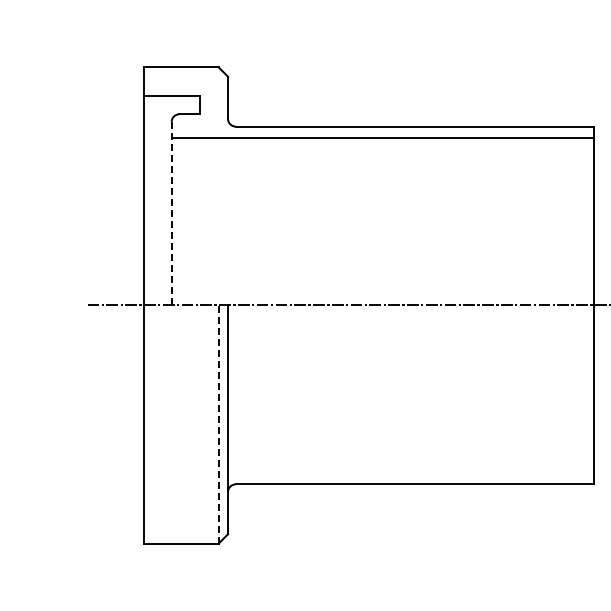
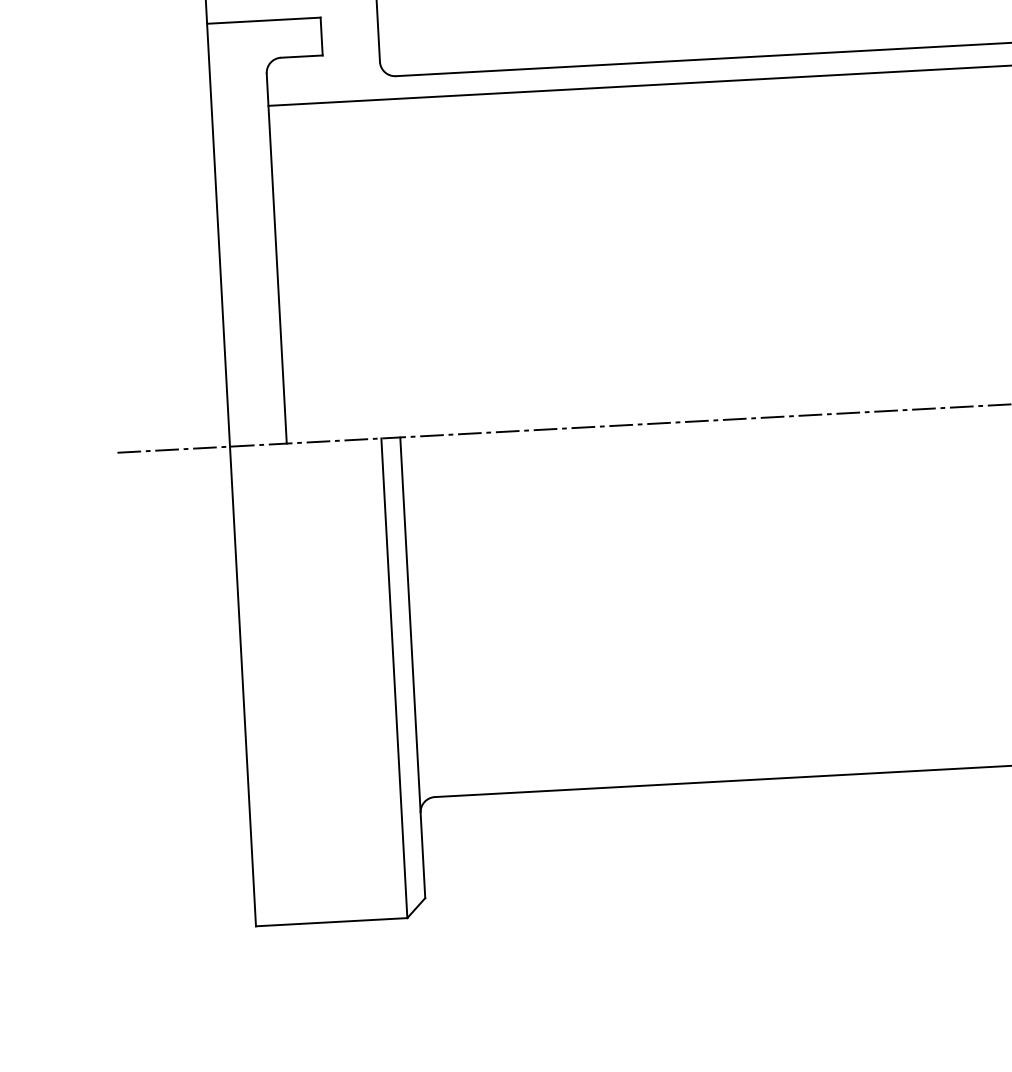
line: (171, 213) -> (276, 258), dashed -> solid
line: (218, 424) -> (394, 678), dashed -> solid

